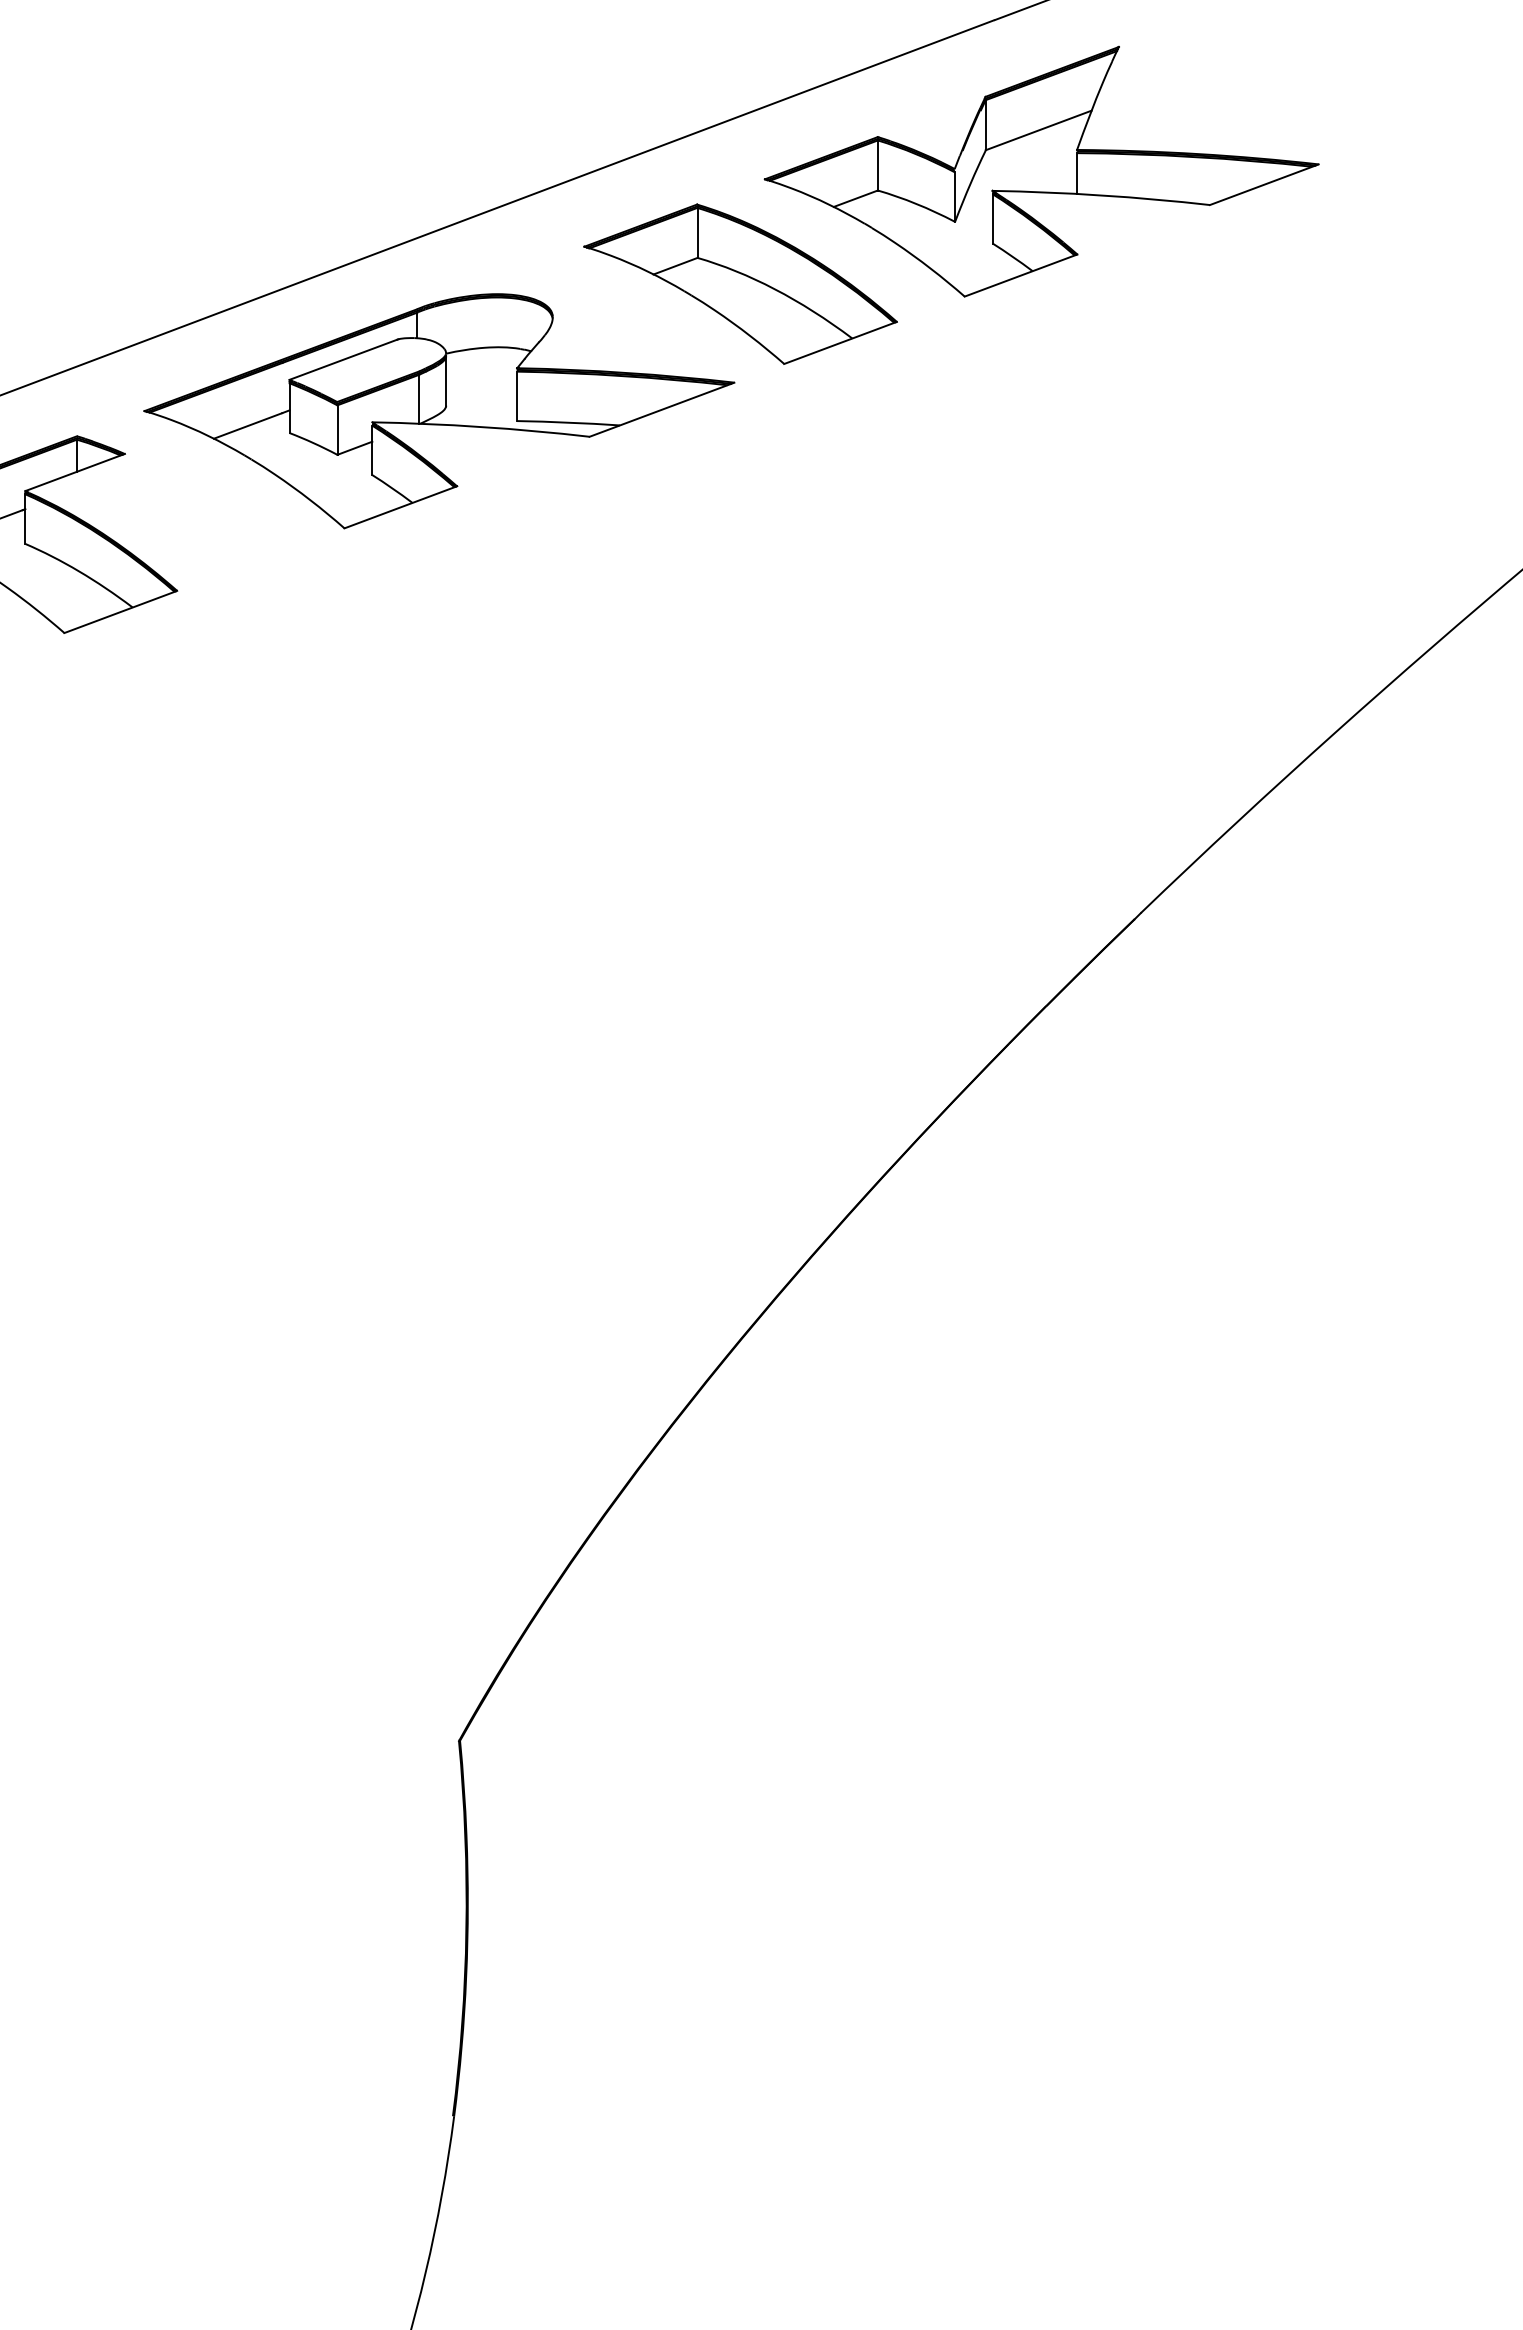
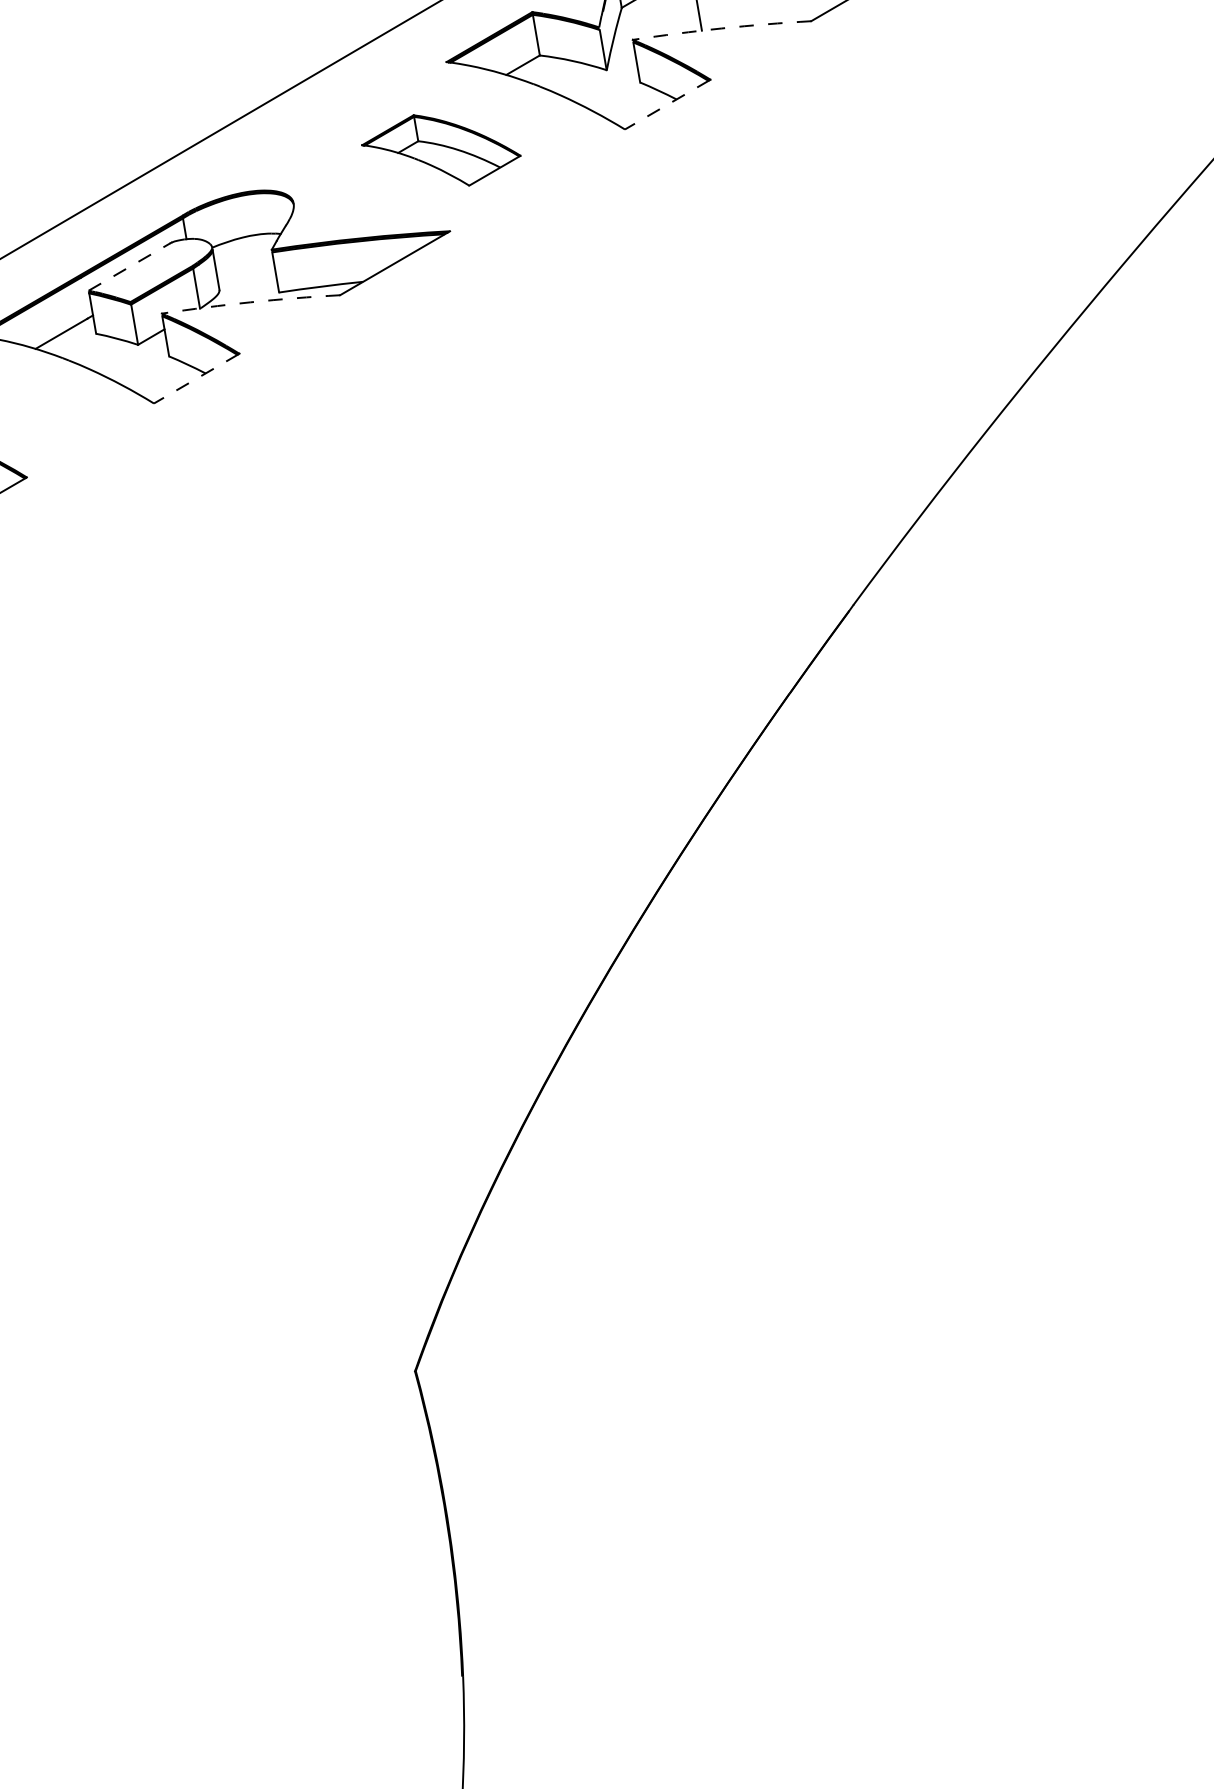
arc: (1101, 195) -> (721, 28), solid -> dashed
line: (1020, 275) -> (667, 104), solid -> dashed
part: (740, 283) -> (441, 149), size x0.6
line: (343, 359) -> (129, 266), solid -> dashed
arc: (481, 426) -> (250, 301), solid -> dashed
line: (400, 507) -> (196, 378), solid -> dashed

